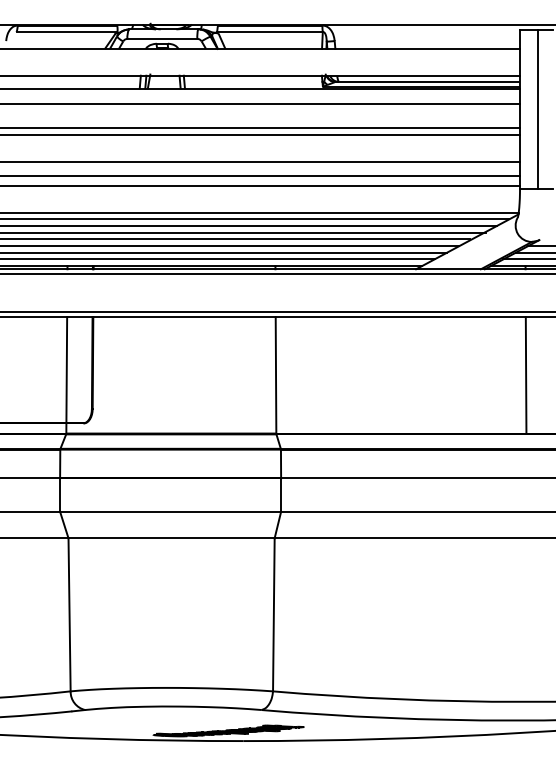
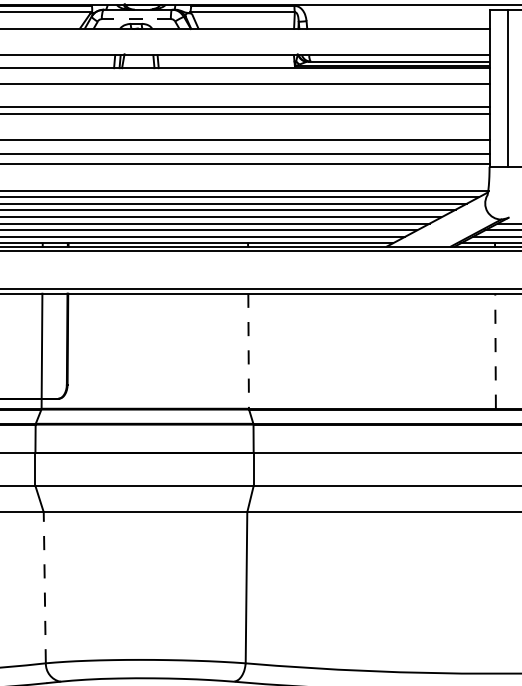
line: (162, 38) -> (136, 18), solid -> dashed
line: (526, 374) -> (495, 350), solid -> dashed
line: (276, 375) -> (249, 351), solid -> dashed
line: (69, 614) -> (44, 587), solid -> dashed

